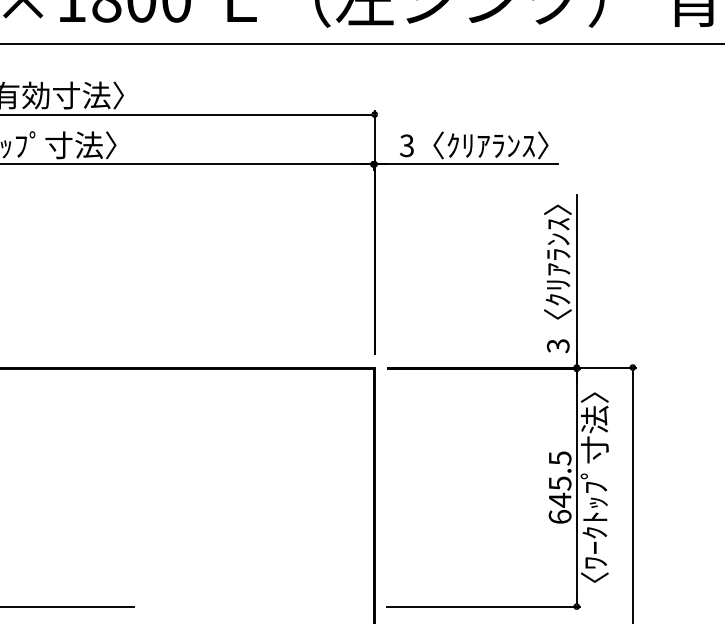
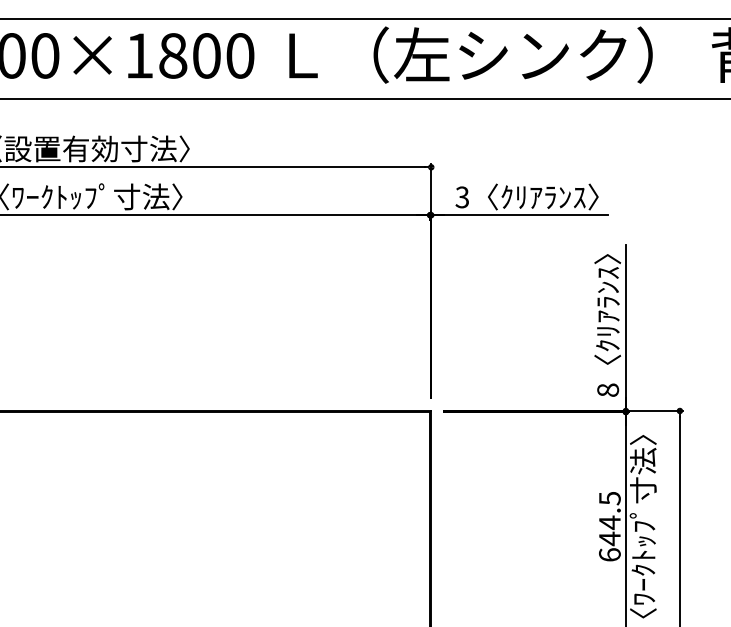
text: (557, 346) -> (607, 390), 3 -> 8
text: (559, 483) -> (609, 522), 645.5 -> 644.5

